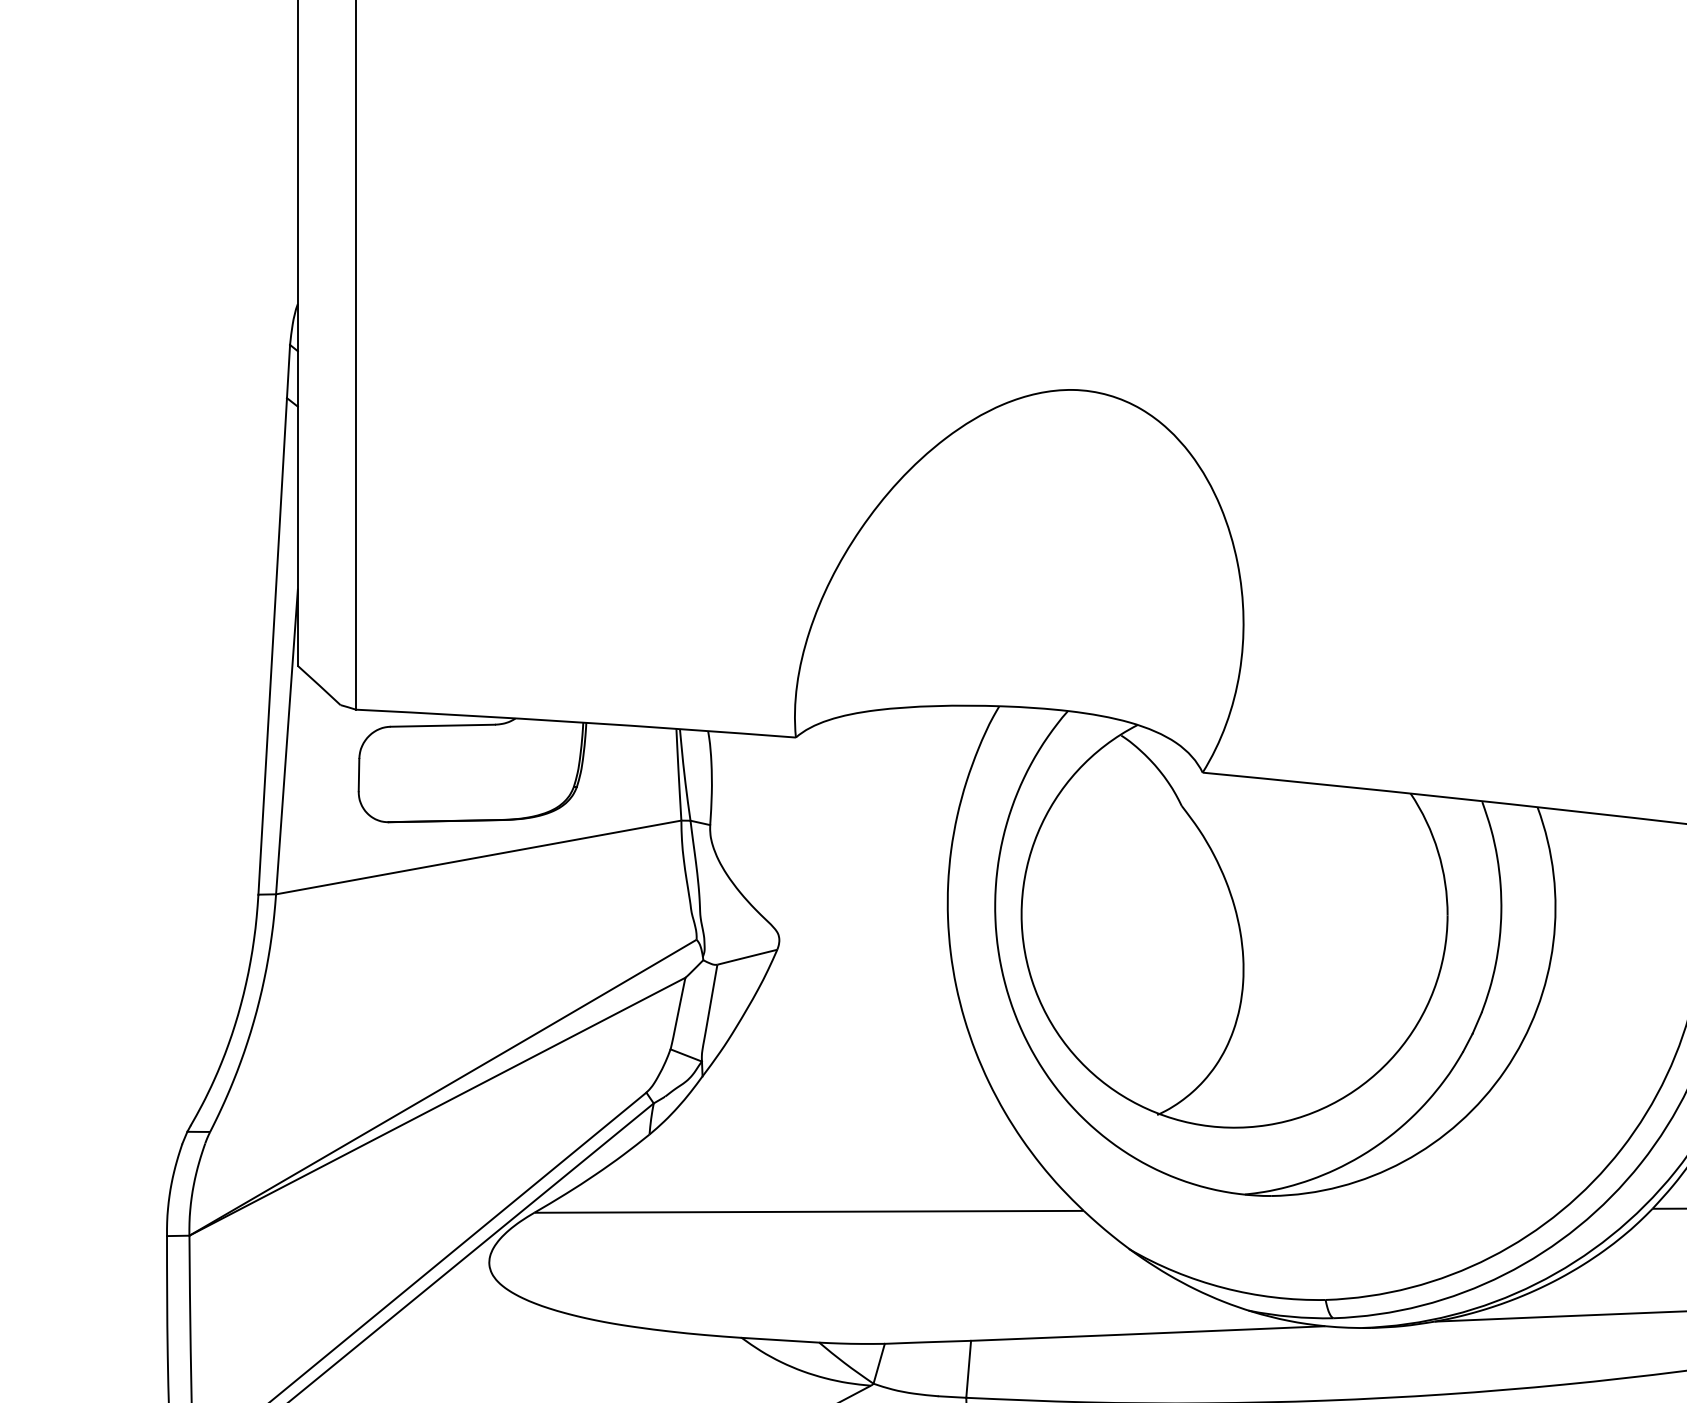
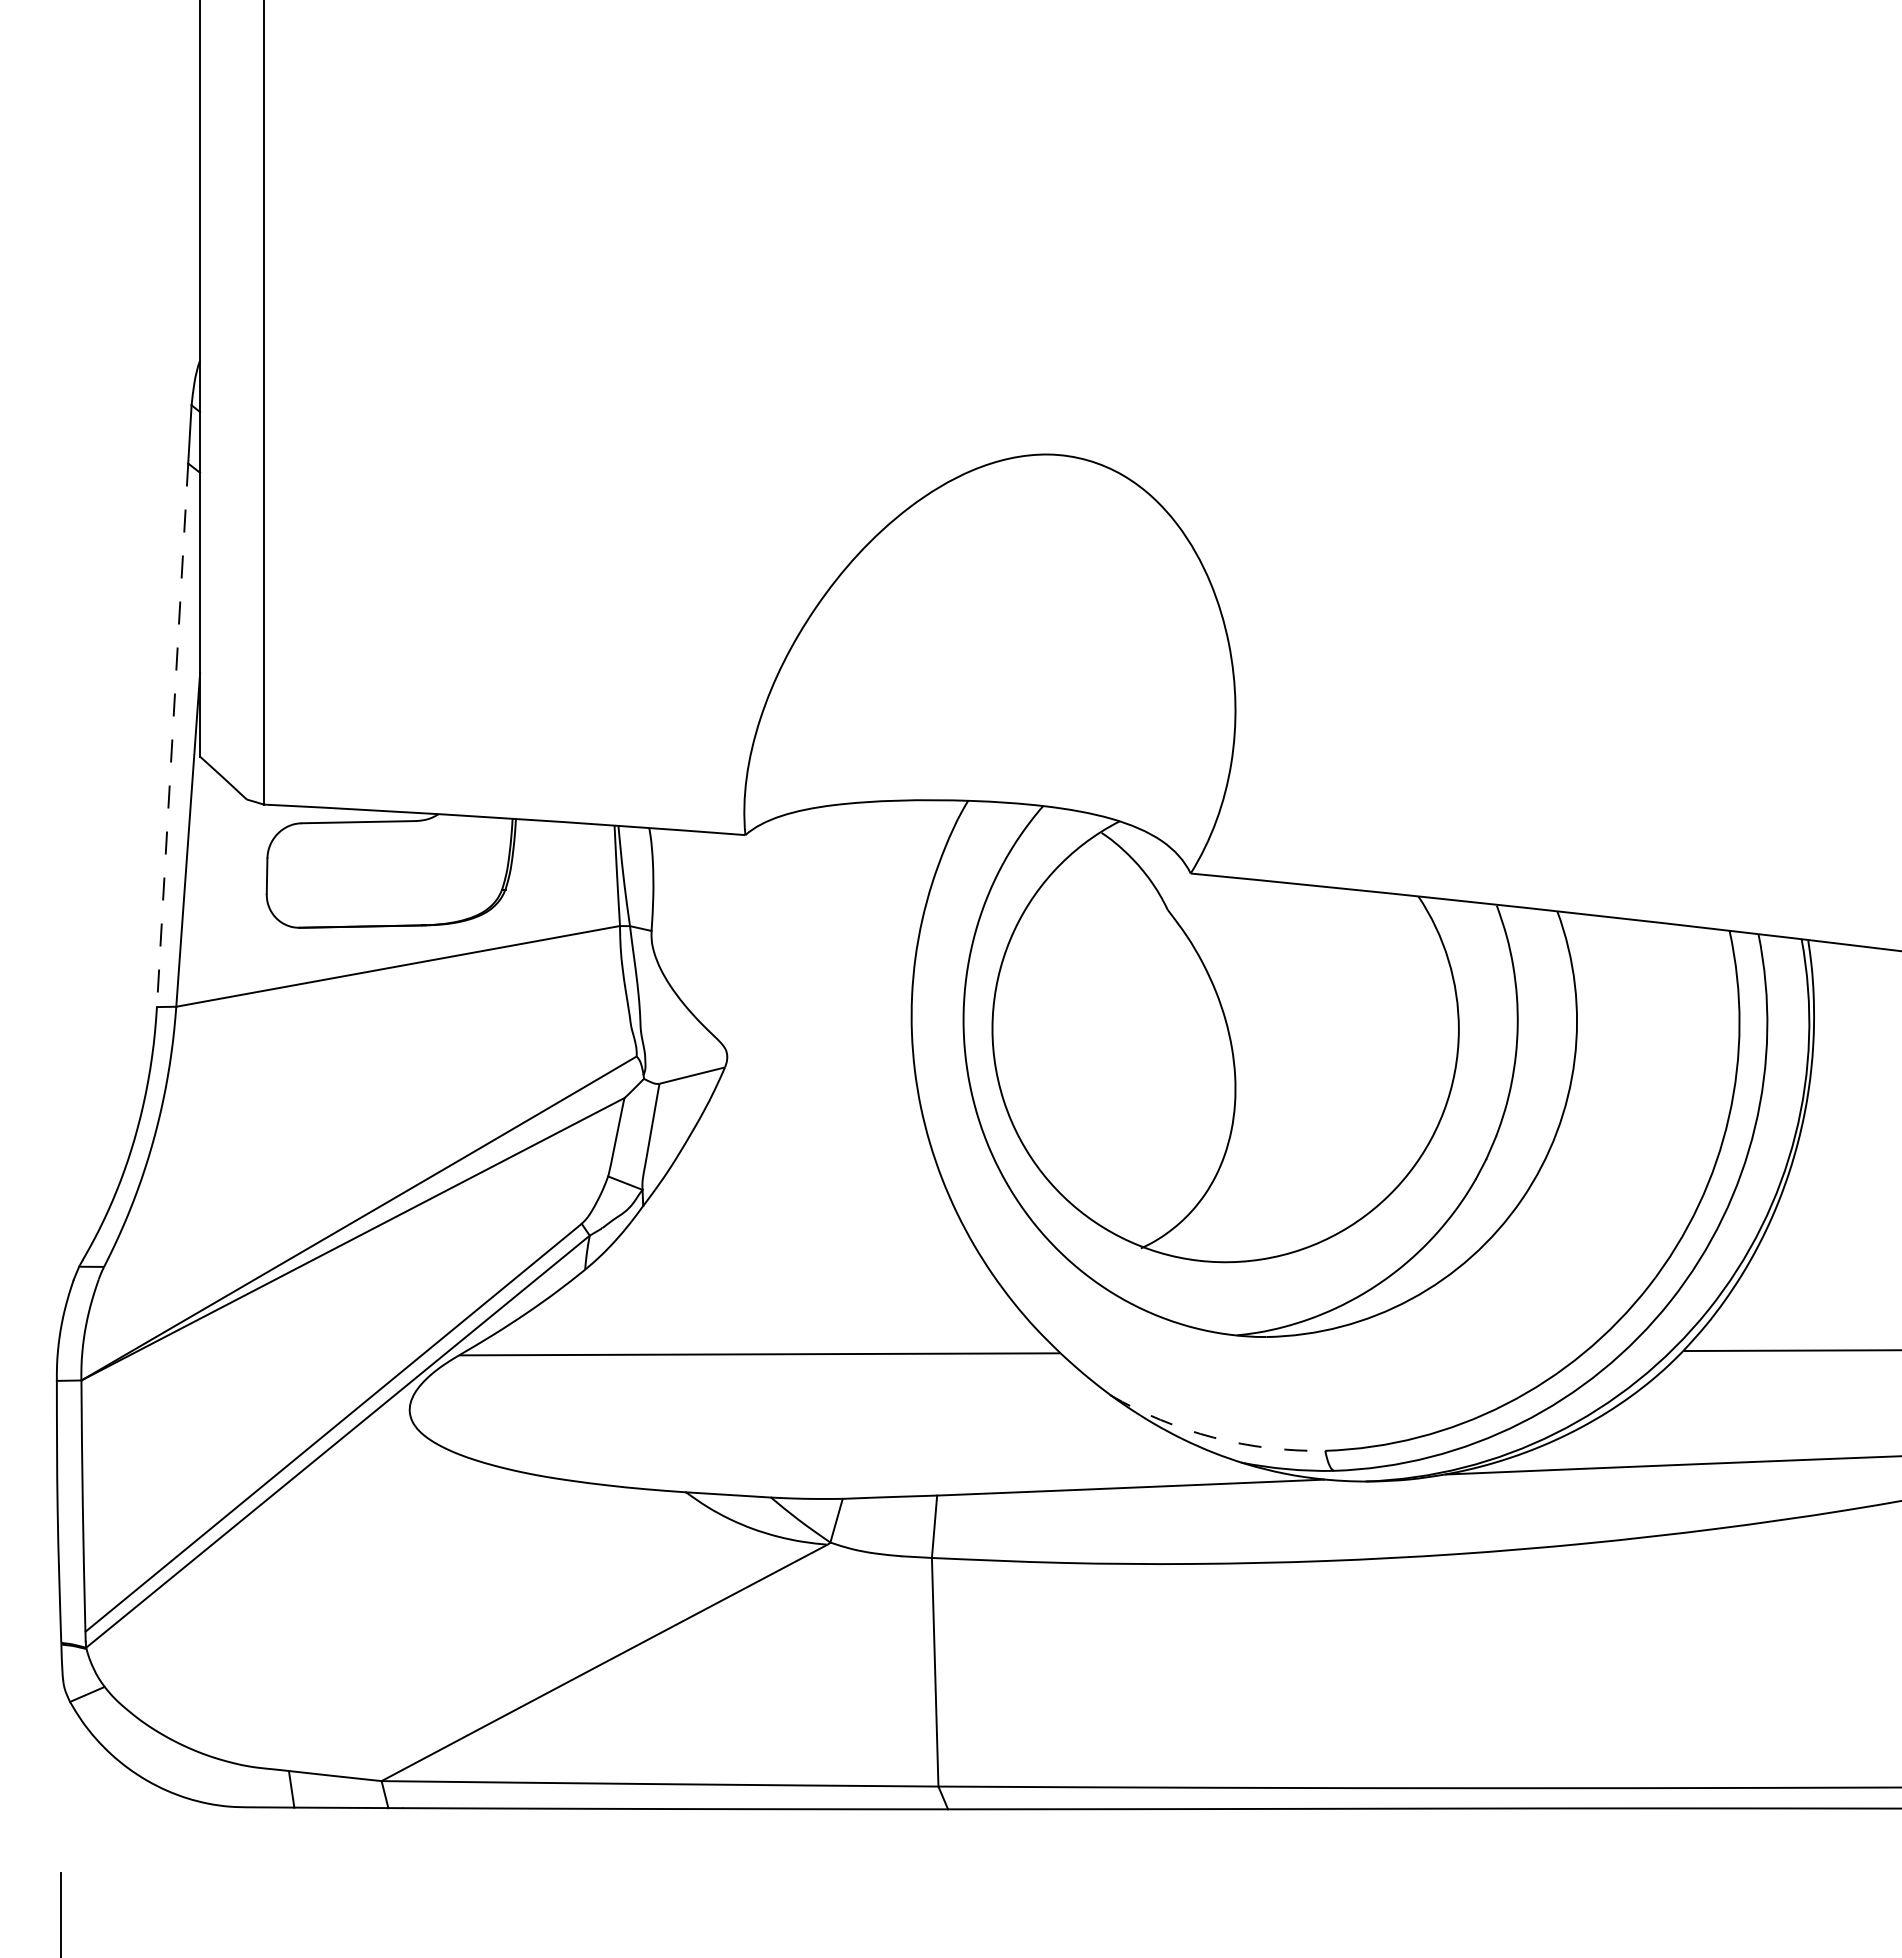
line: (272, 646) -> (172, 735), solid -> dashed
arc: (1223, 1287) -> (1213, 1437), solid -> dashed

